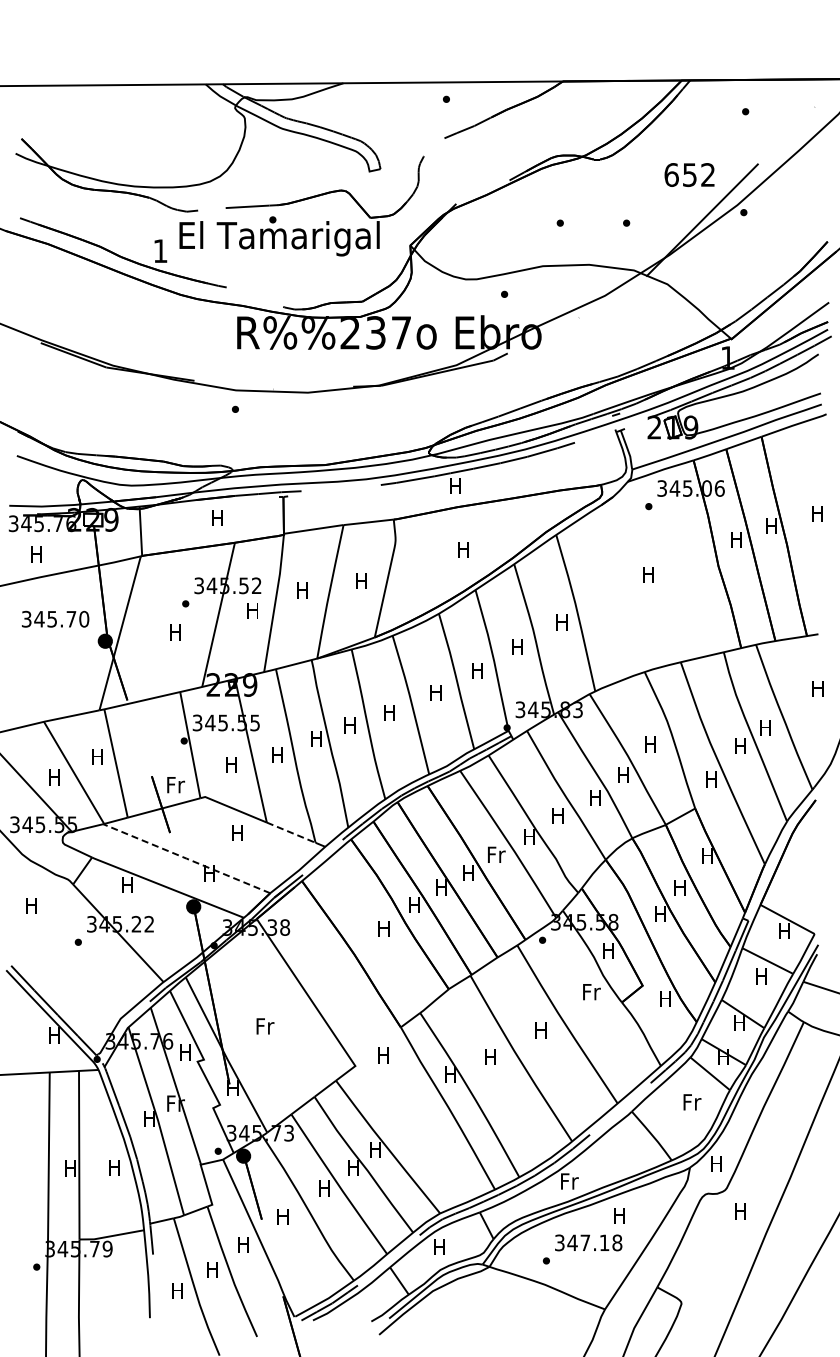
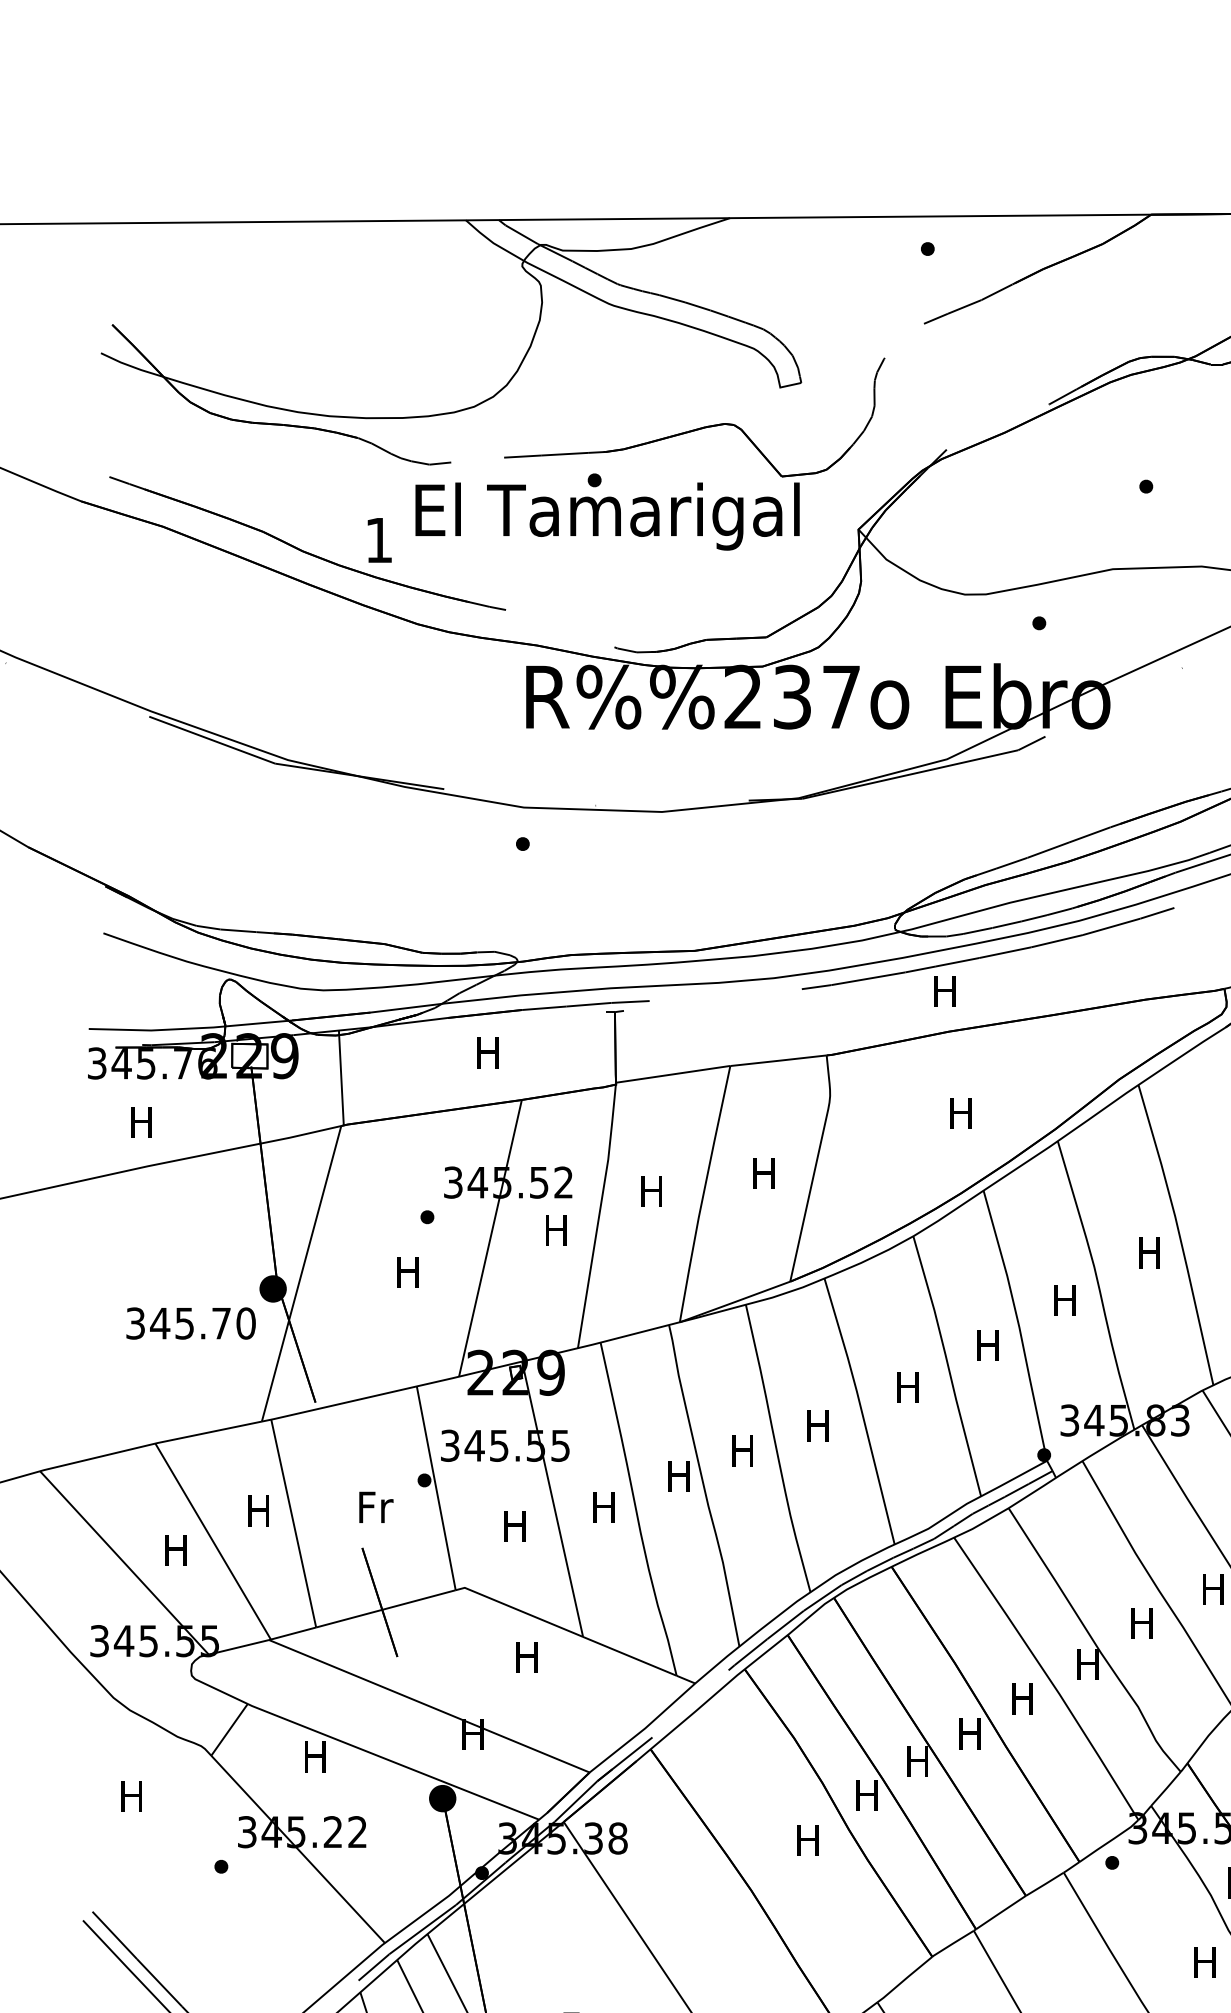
text: (55, 618) -> (190, 1322), moved
text: (175, 785) -> (375, 1508), moved
line: (291, 832) -> (630, 1655), dashed -> solid
text: (496, 854) -> (1023, 1698), Fr -> H
line: (186, 858) -> (428, 1705), dashed -> solid
text: (591, 992) -> (1206, 1963), Fr -> H

